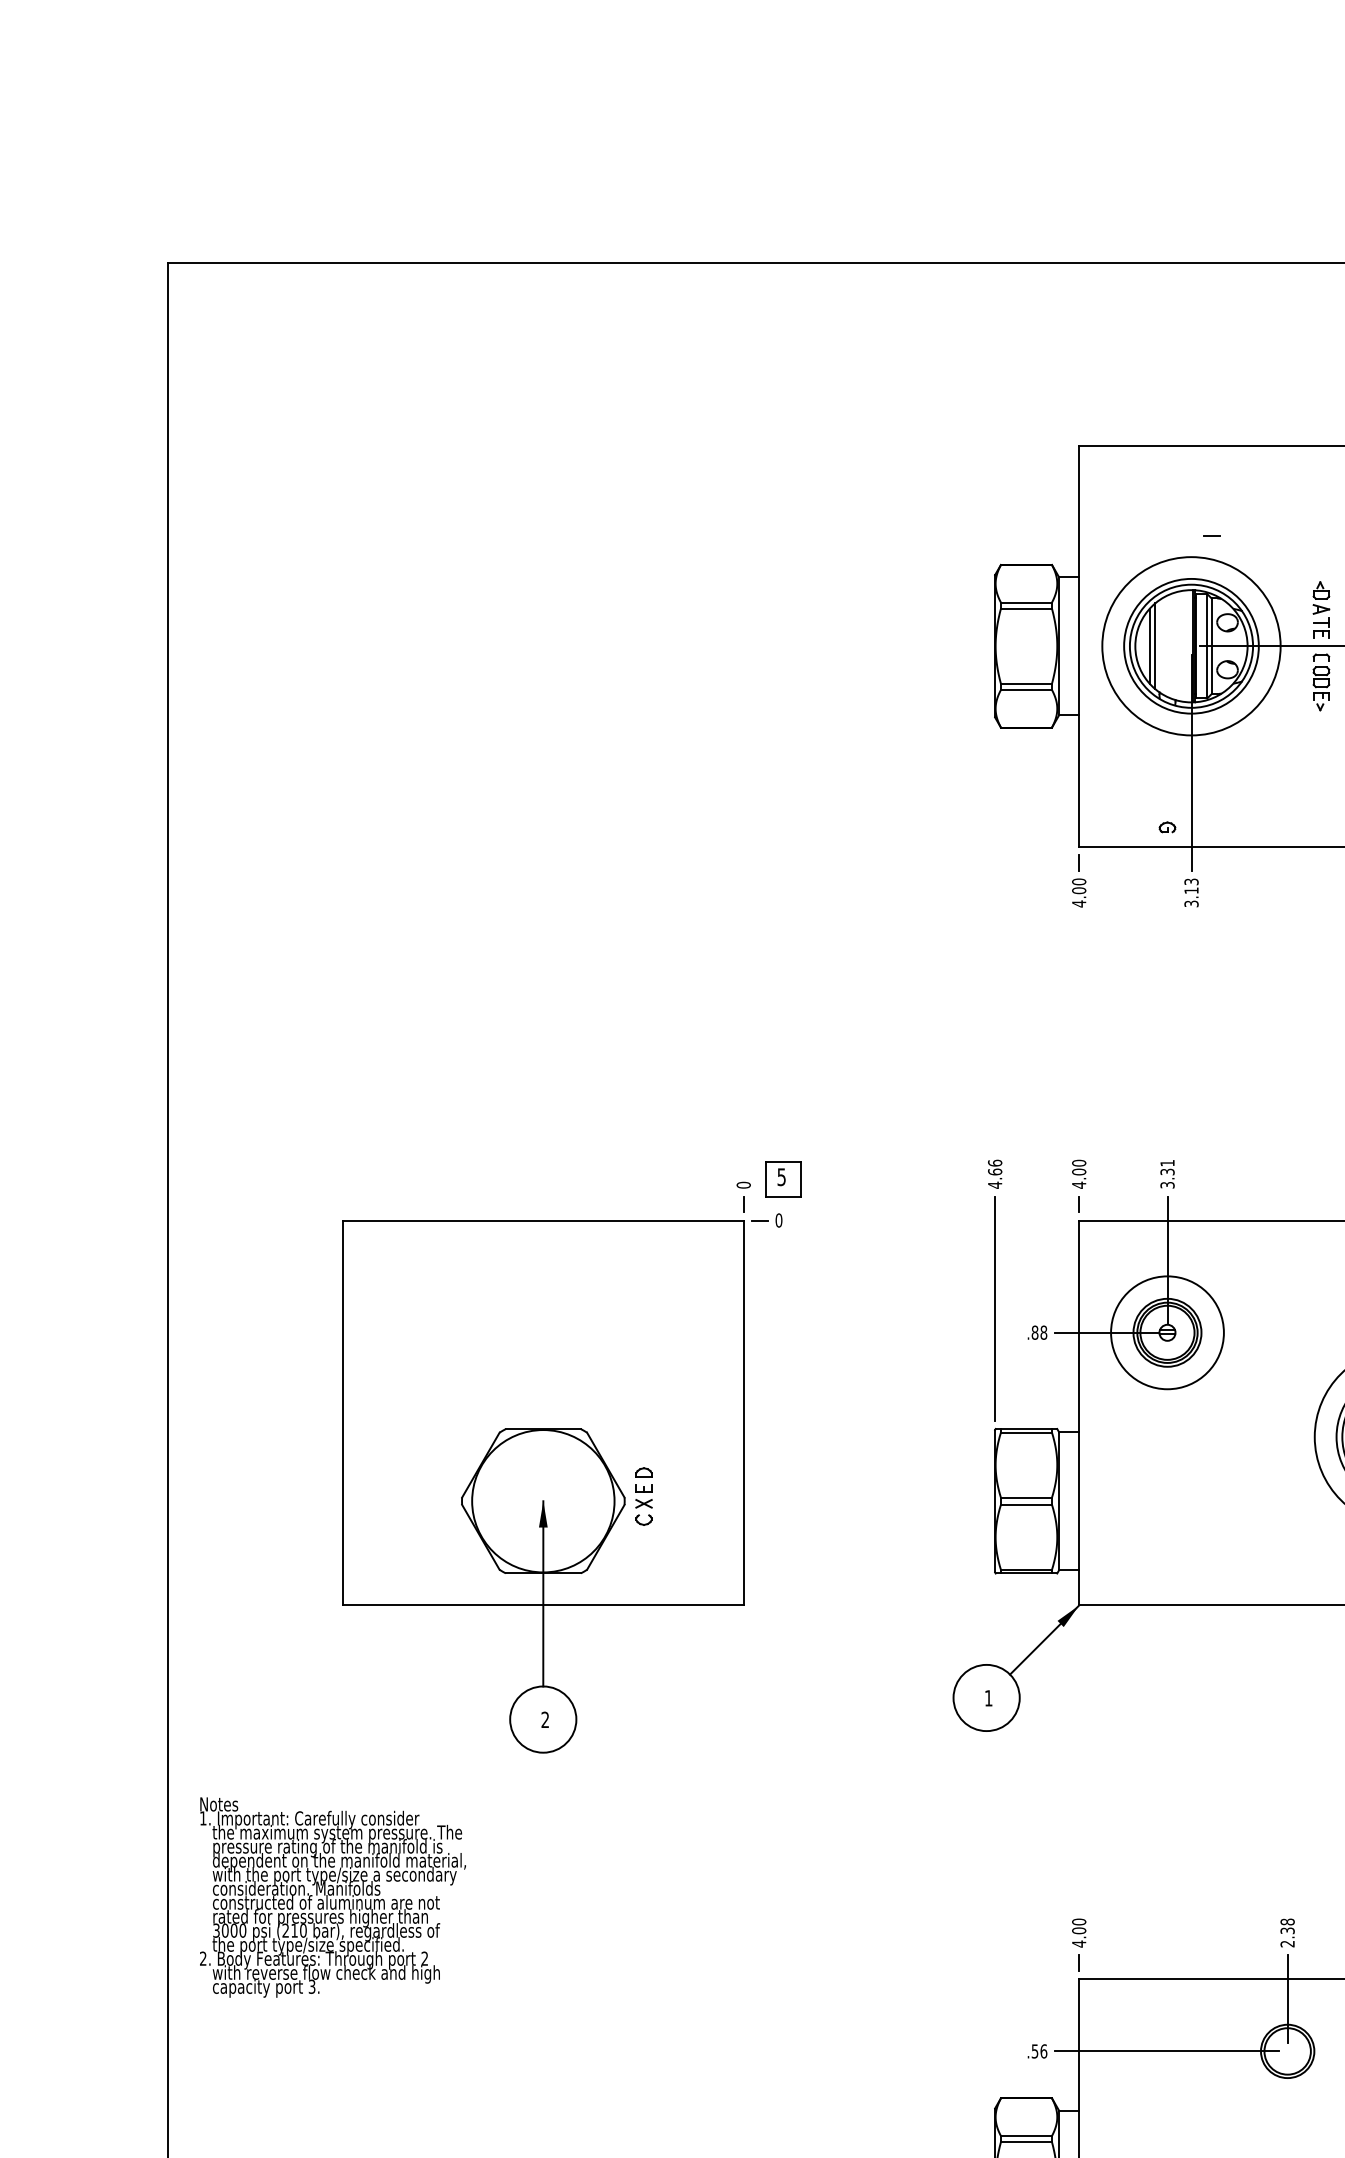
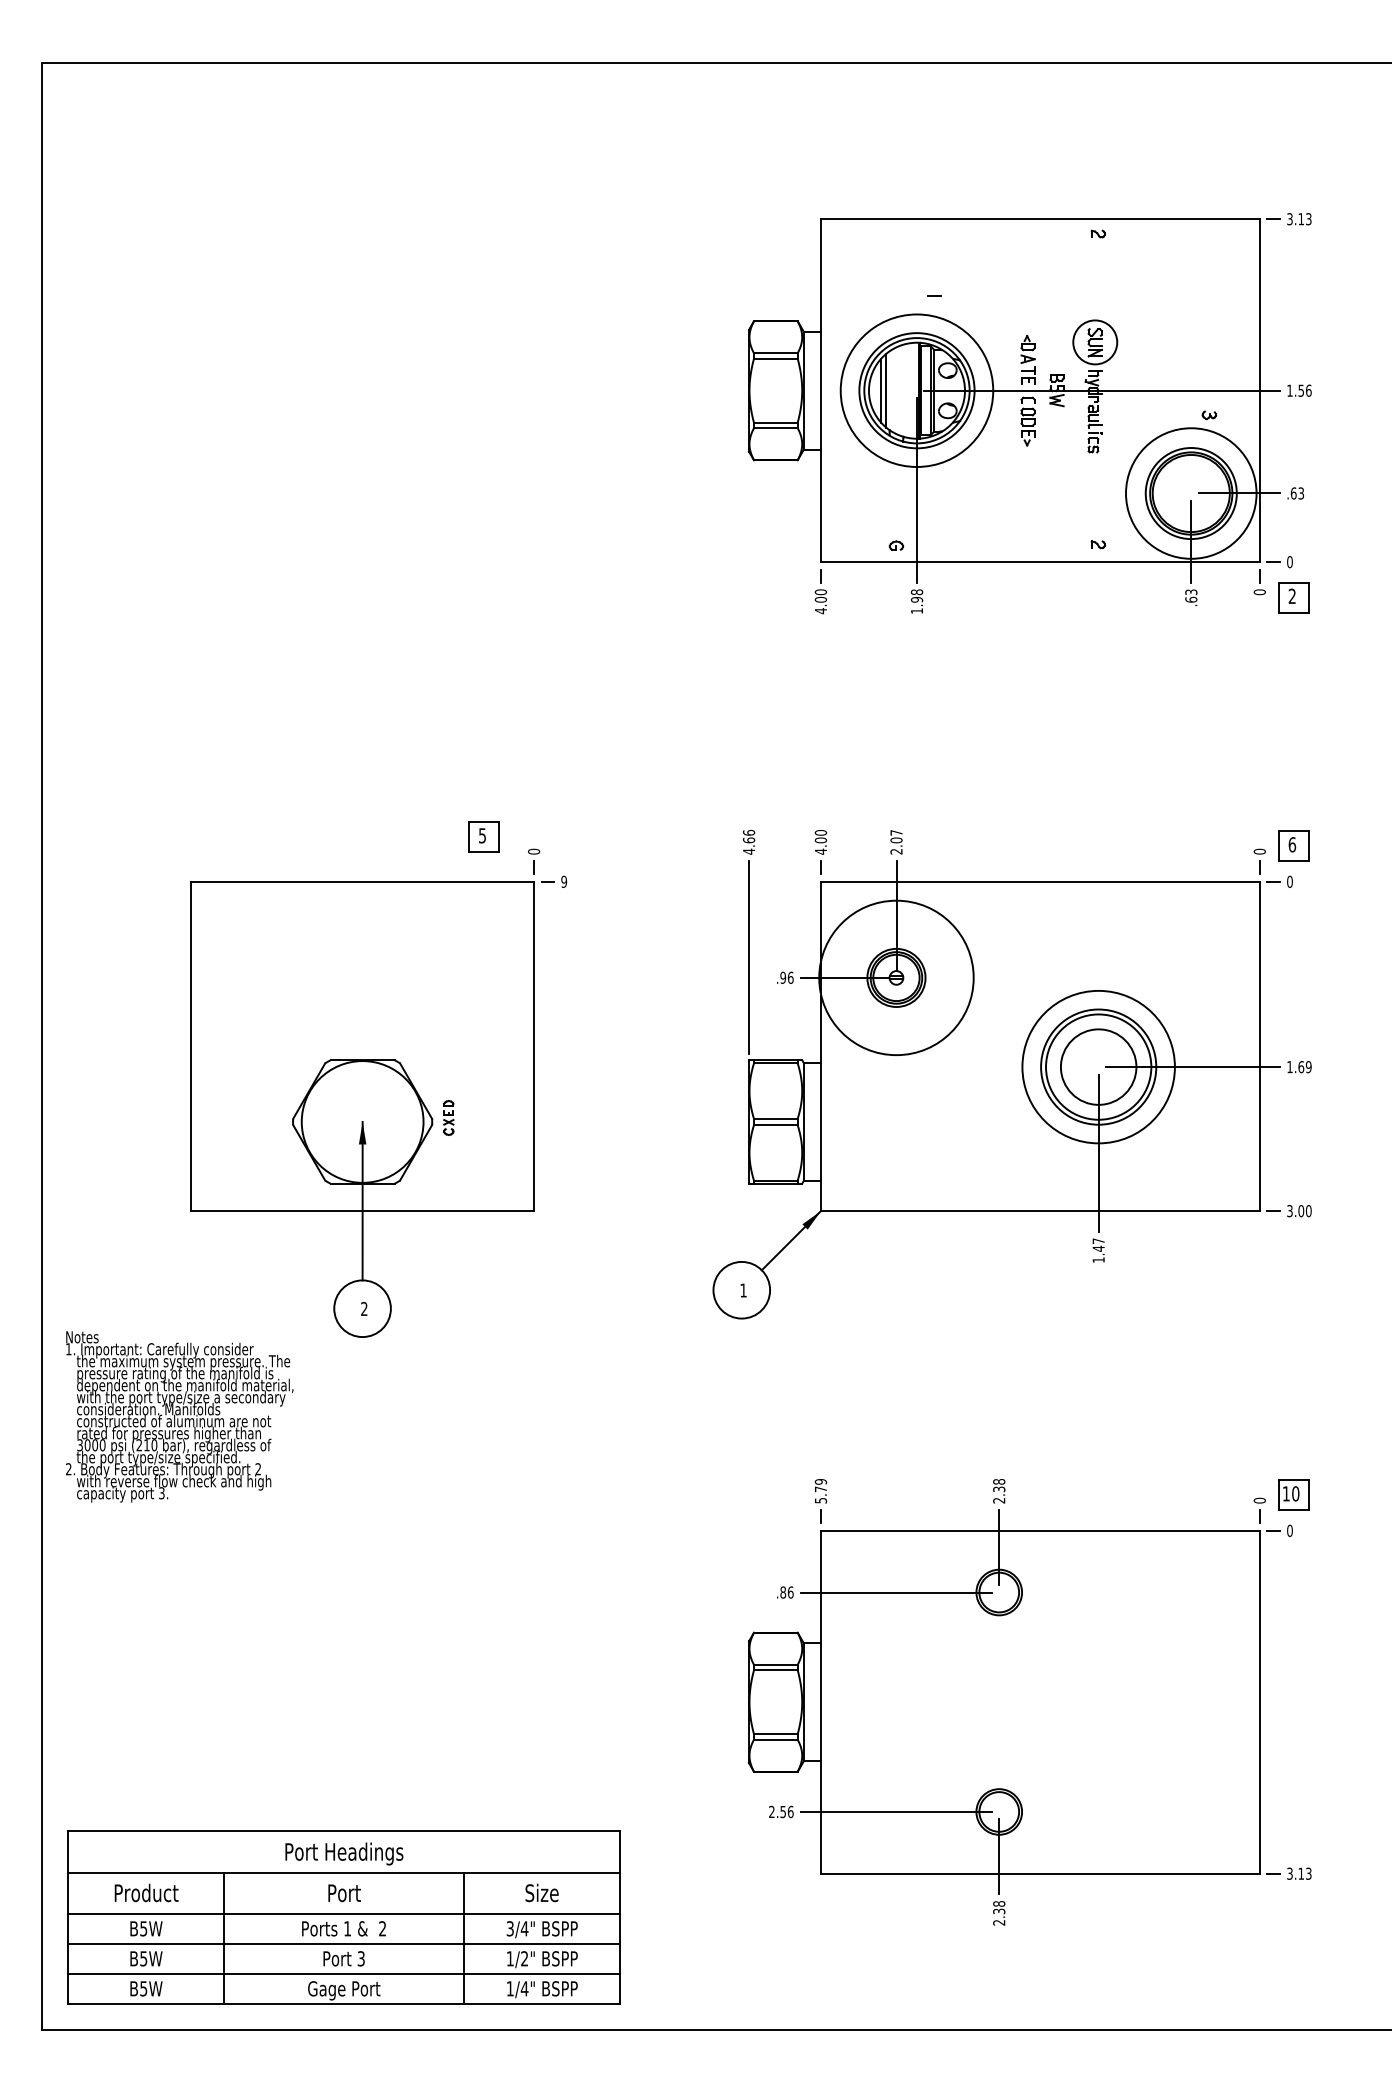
text: (1190, 892) -> (916, 601), 3.13 -> 1.98
text: (1167, 1174) -> (896, 842), 3.31 -> 2.07
part: (782, 1177) -> (483, 836), moved
text: (778, 1220) -> (563, 881), 0 -> 9
text: (1038, 1332) -> (786, 977), .88 -> .96
circle: (1167, 1332) -> (896, 977), size x1.6
part: (643, 1496) -> (448, 1117), size x0.7
text: (332, 1897) -> (179, 1416), moved
text: (1078, 1933) -> (820, 1491), 4.00 -> 5.79
text: (1035, 2051) -> (783, 1592), .56 -> .86

